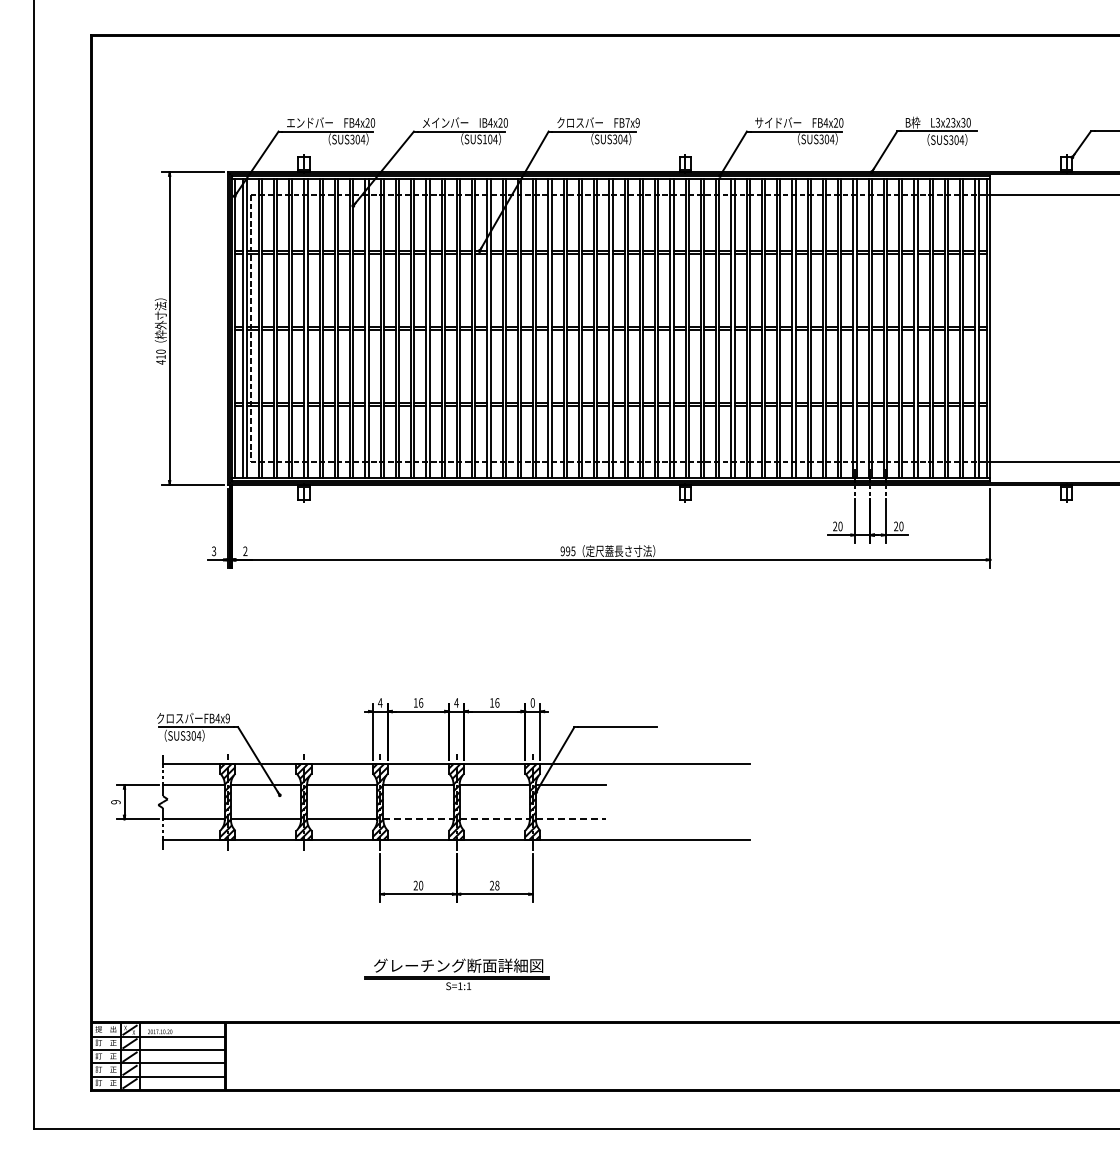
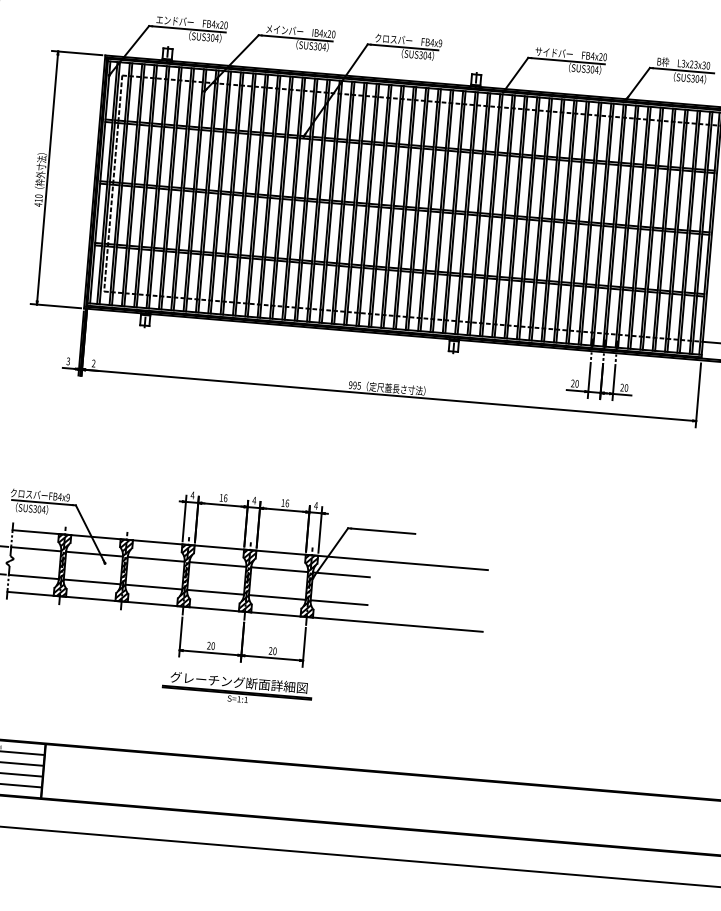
text: (627, 122) -> (432, 42), FB7x9 -> FB4x9
text: (484, 139) -> (315, 46), SUS104 -> SUS304
text: (532, 702) -> (315, 505), 0 -> 4
line: (418, 819) -> (215, 592), dashed -> solid
line: (495, 819) -> (277, 597), dashed -> solid
line: (571, 819) -> (339, 602), dashed -> solid
text: (497, 885) -> (275, 651), 28 -> 20
part: (456, 974) -> (236, 689), moved

